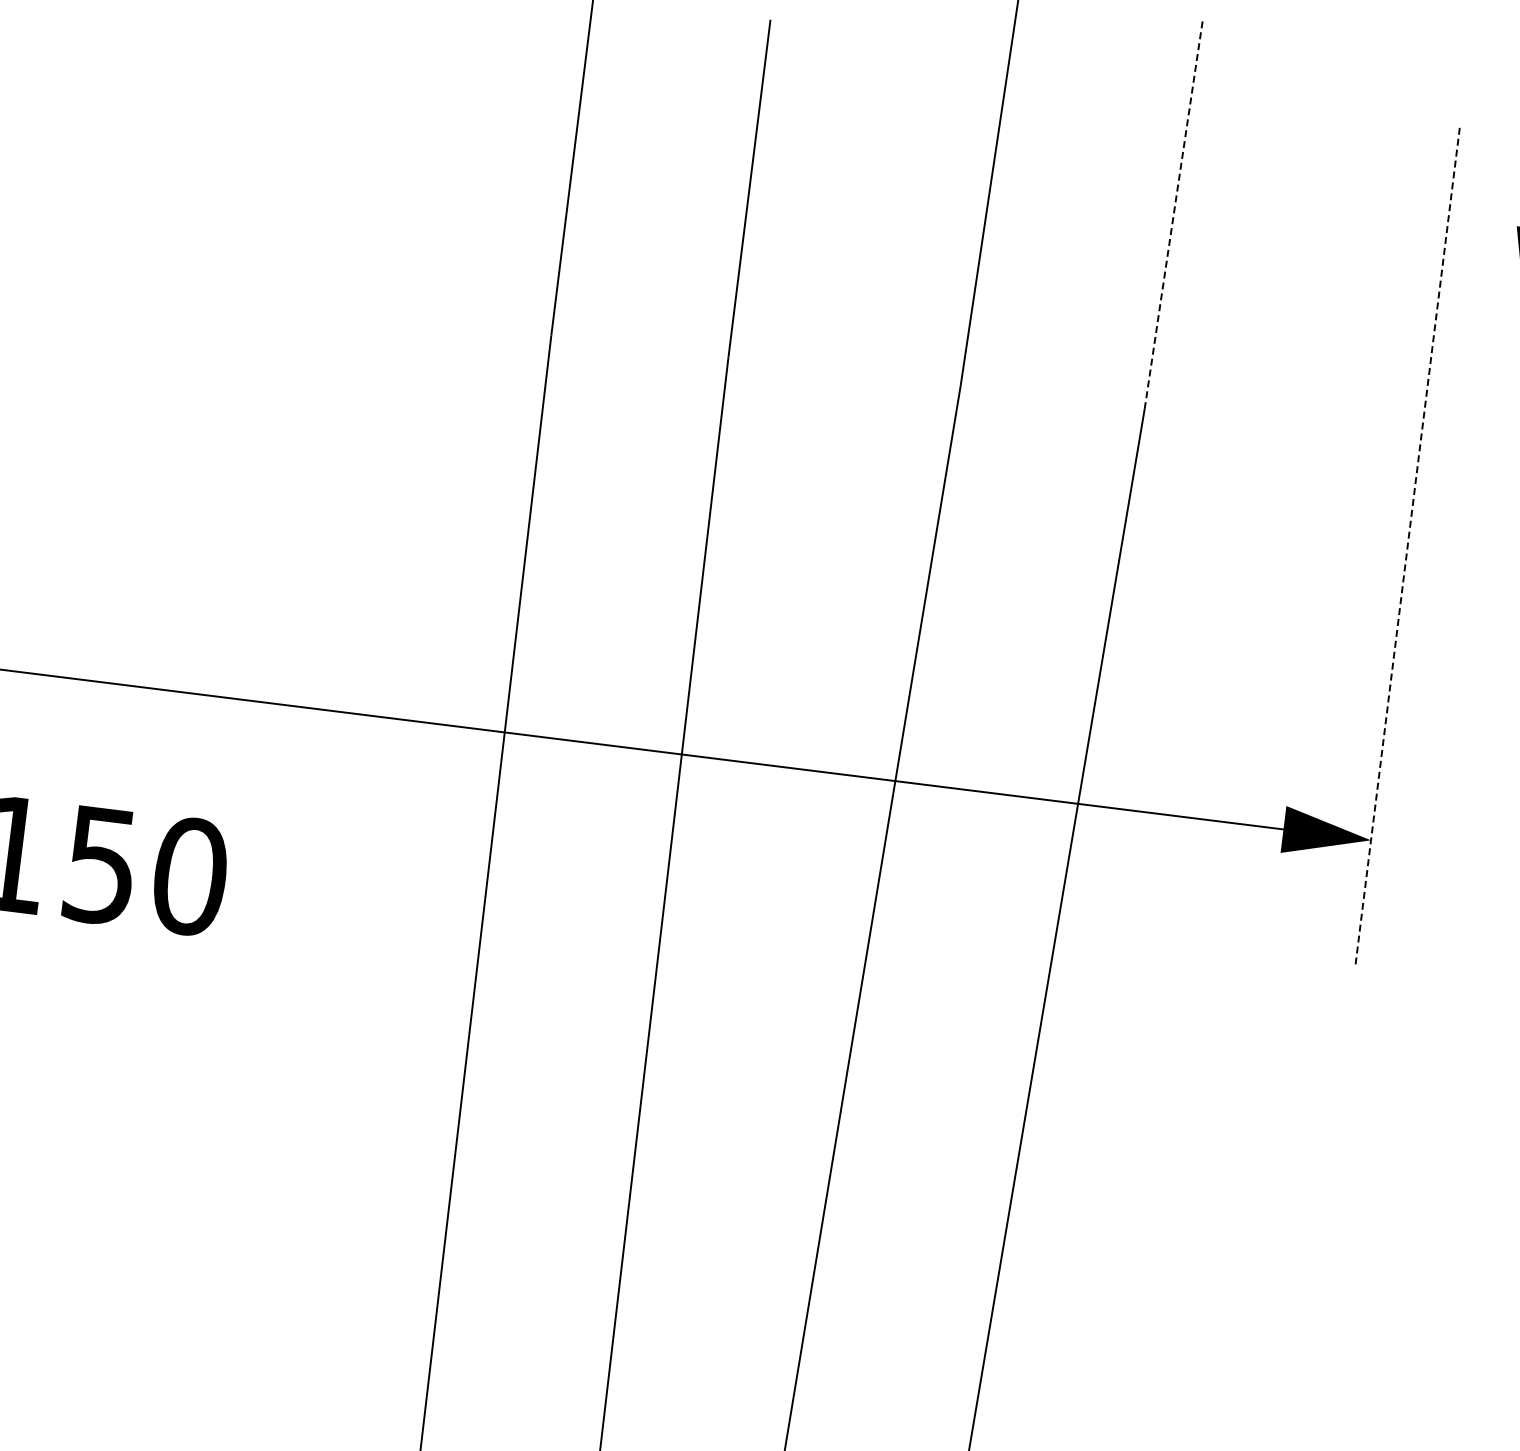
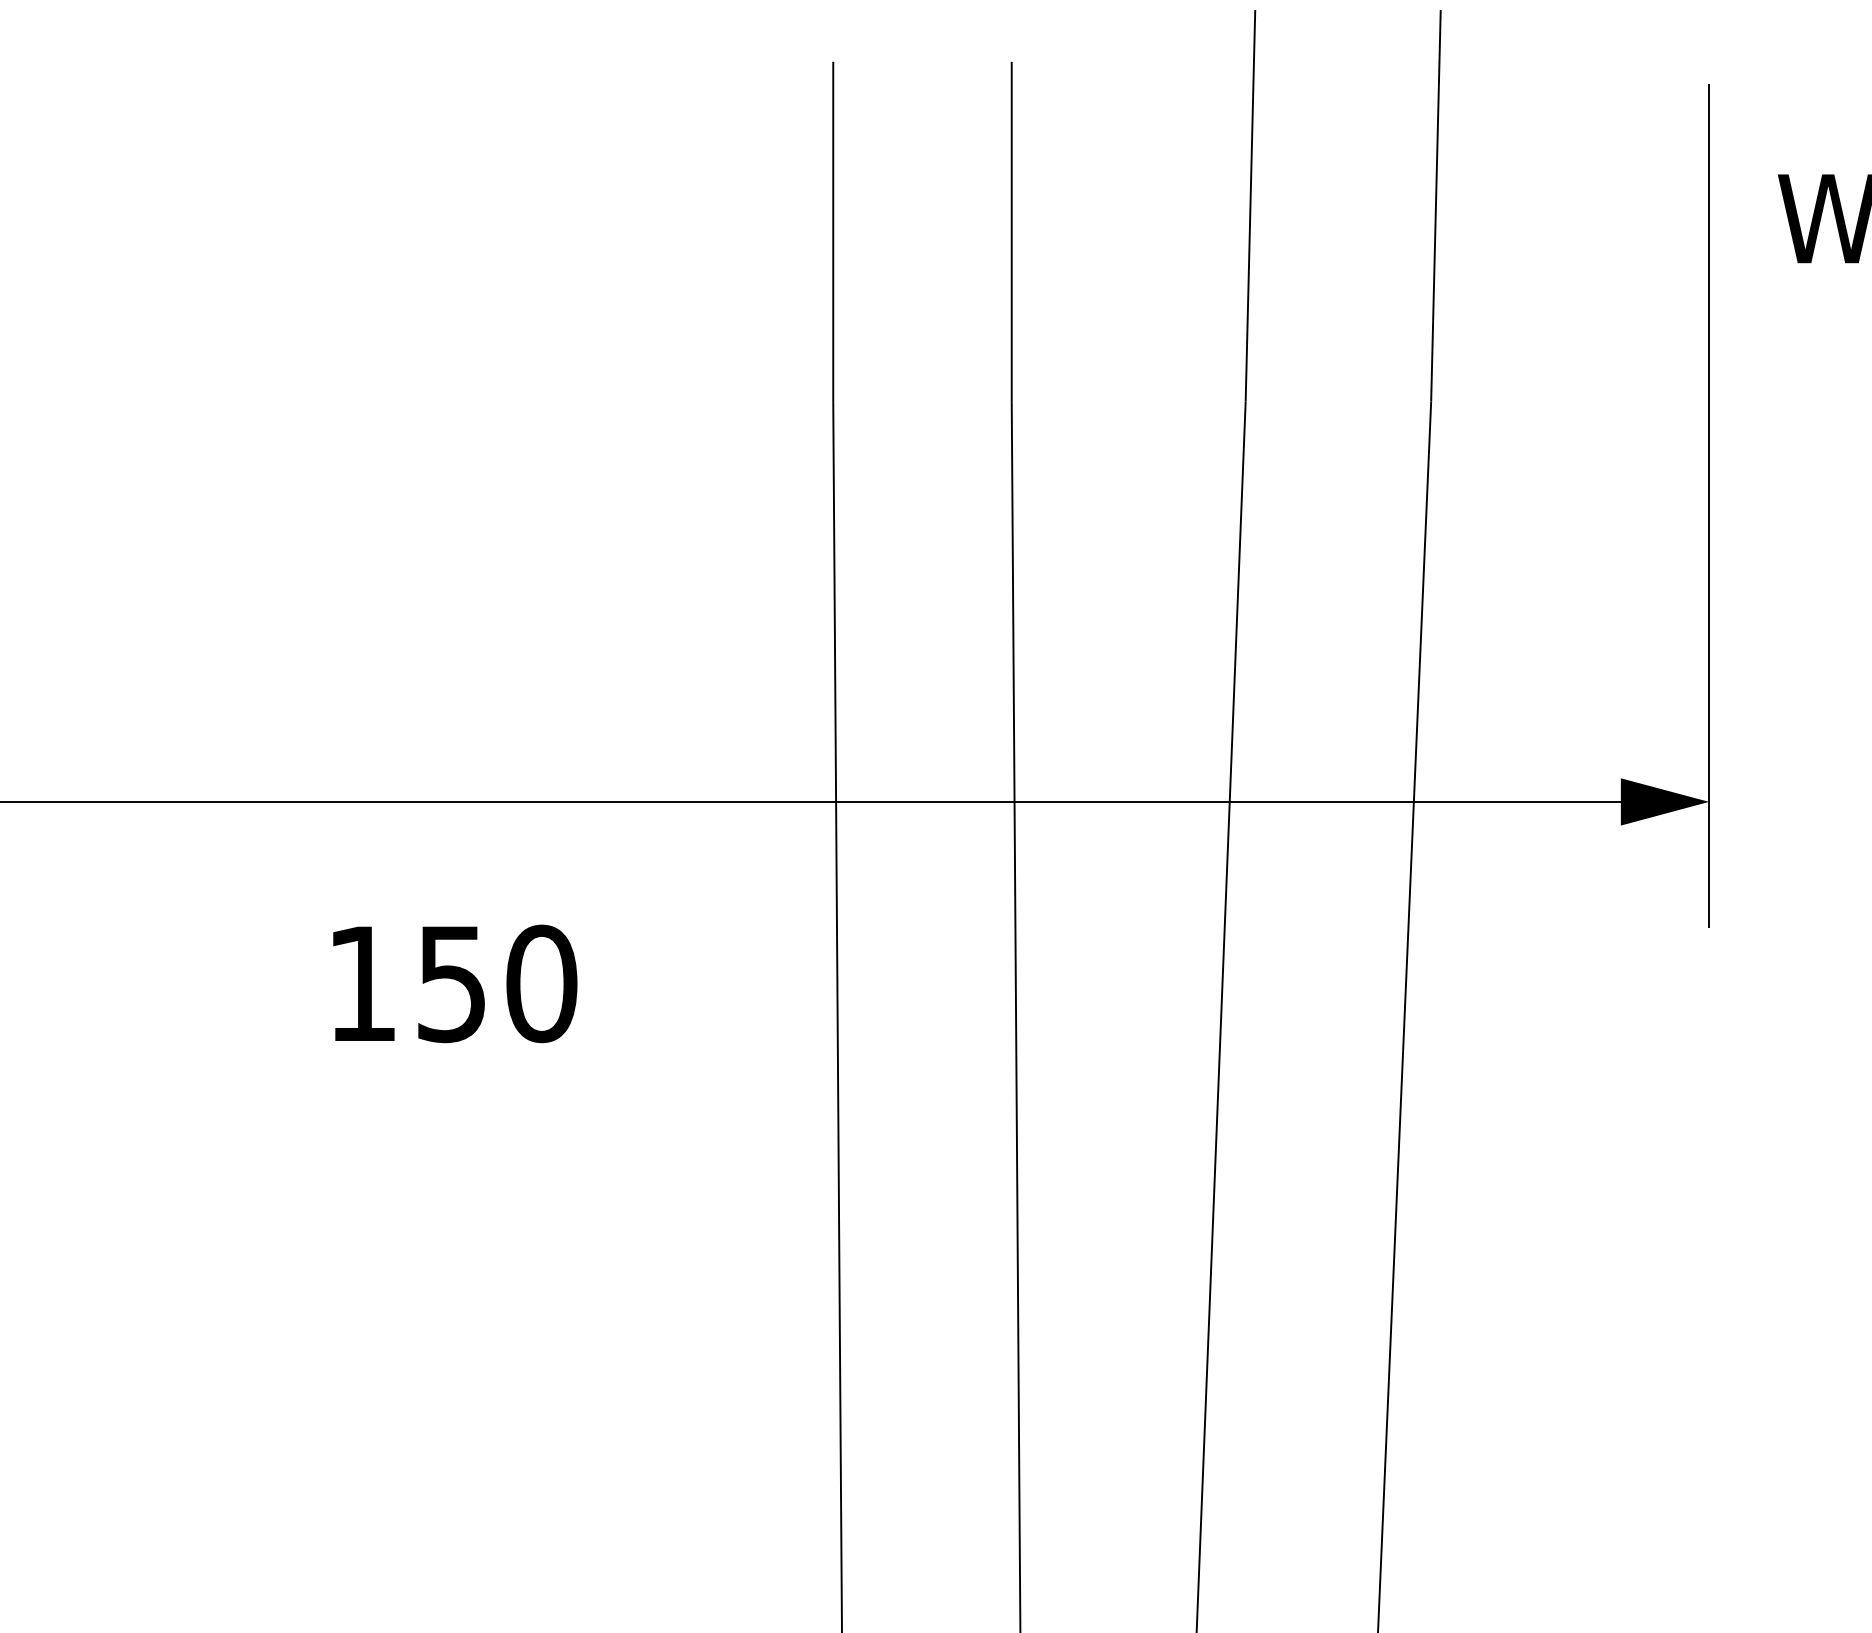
line: (1173, 214) -> (1435, 205), dashed -> solid
line: (1407, 547) -> (1709, 506), dashed -> solid

